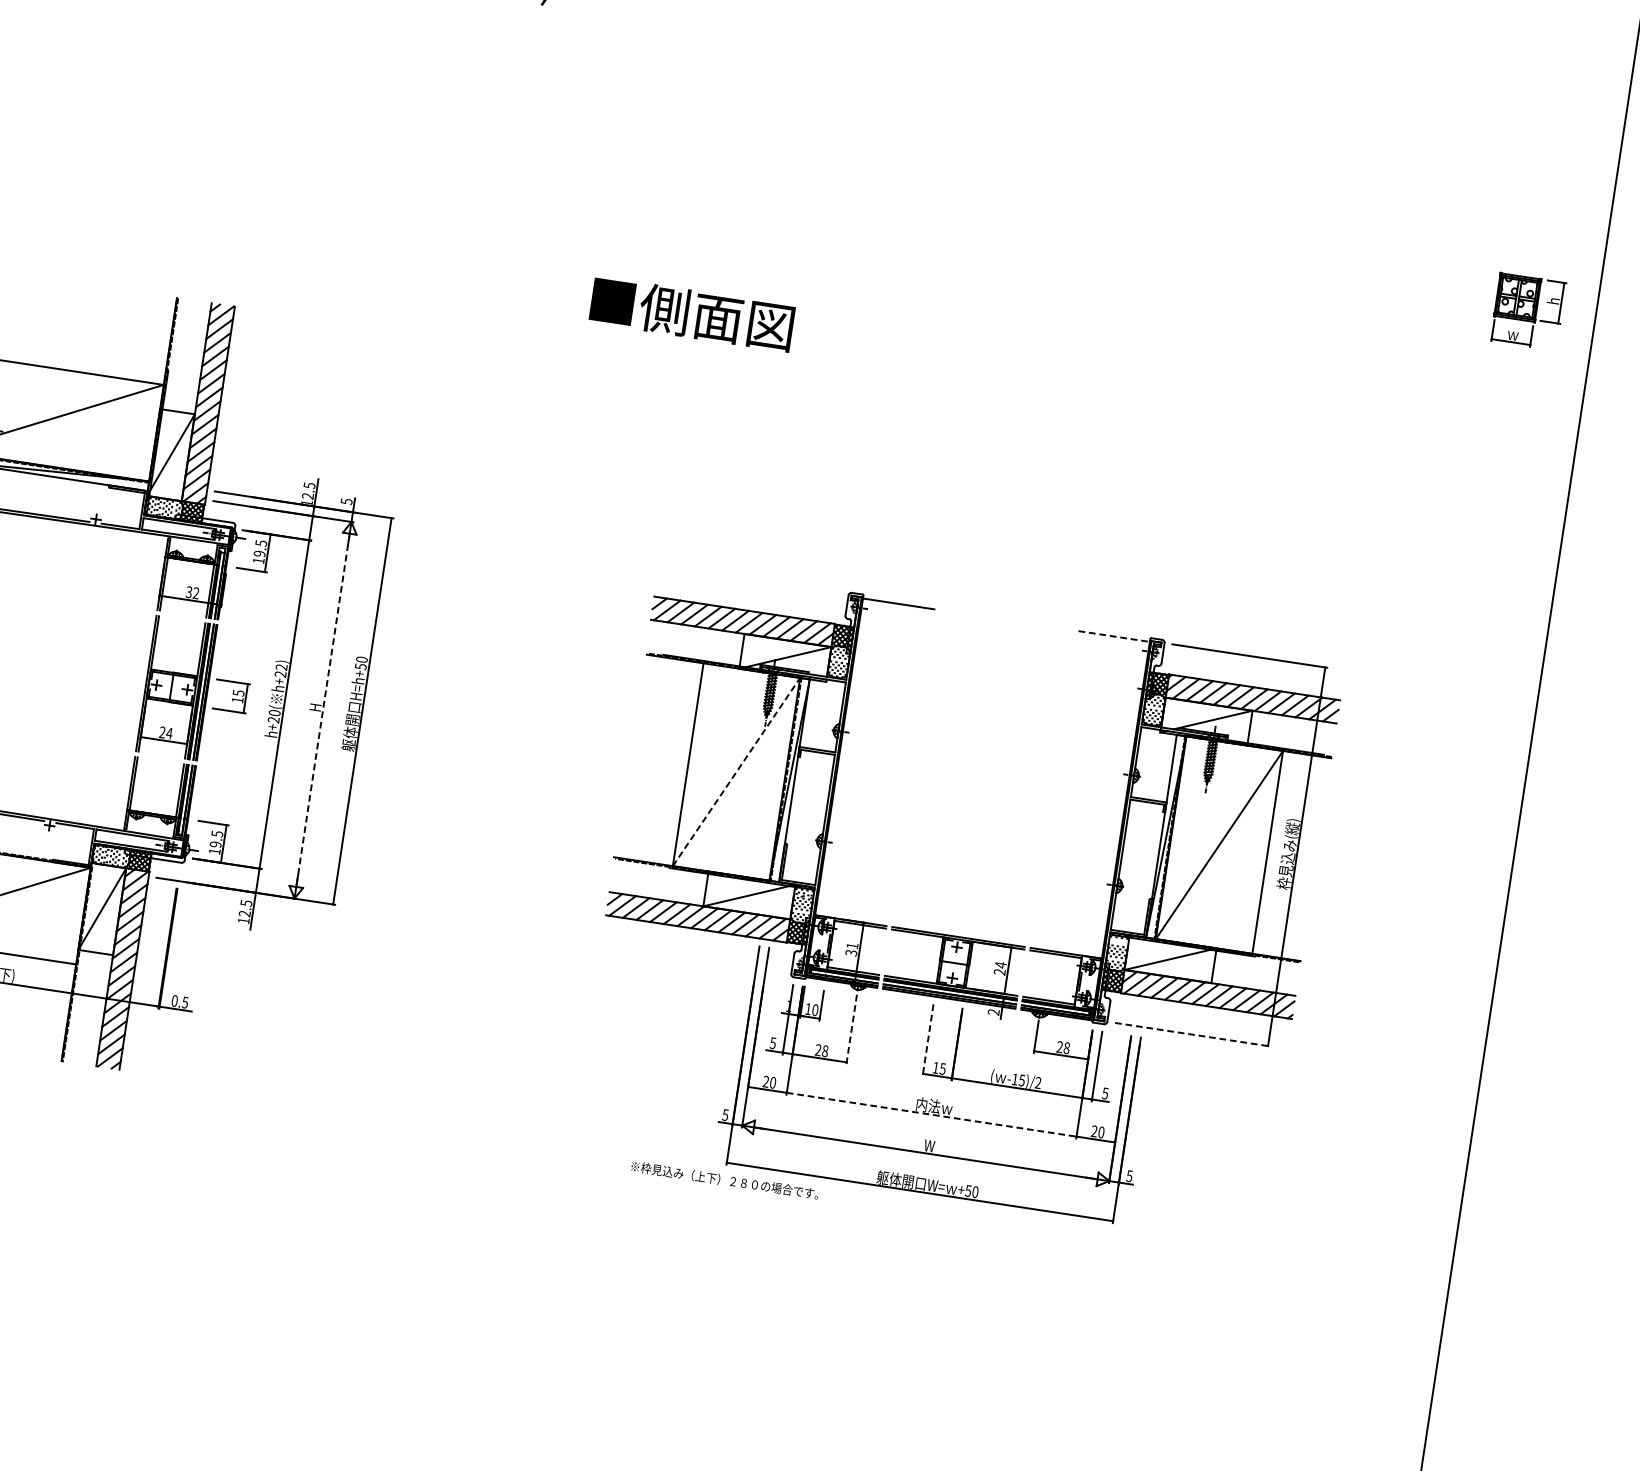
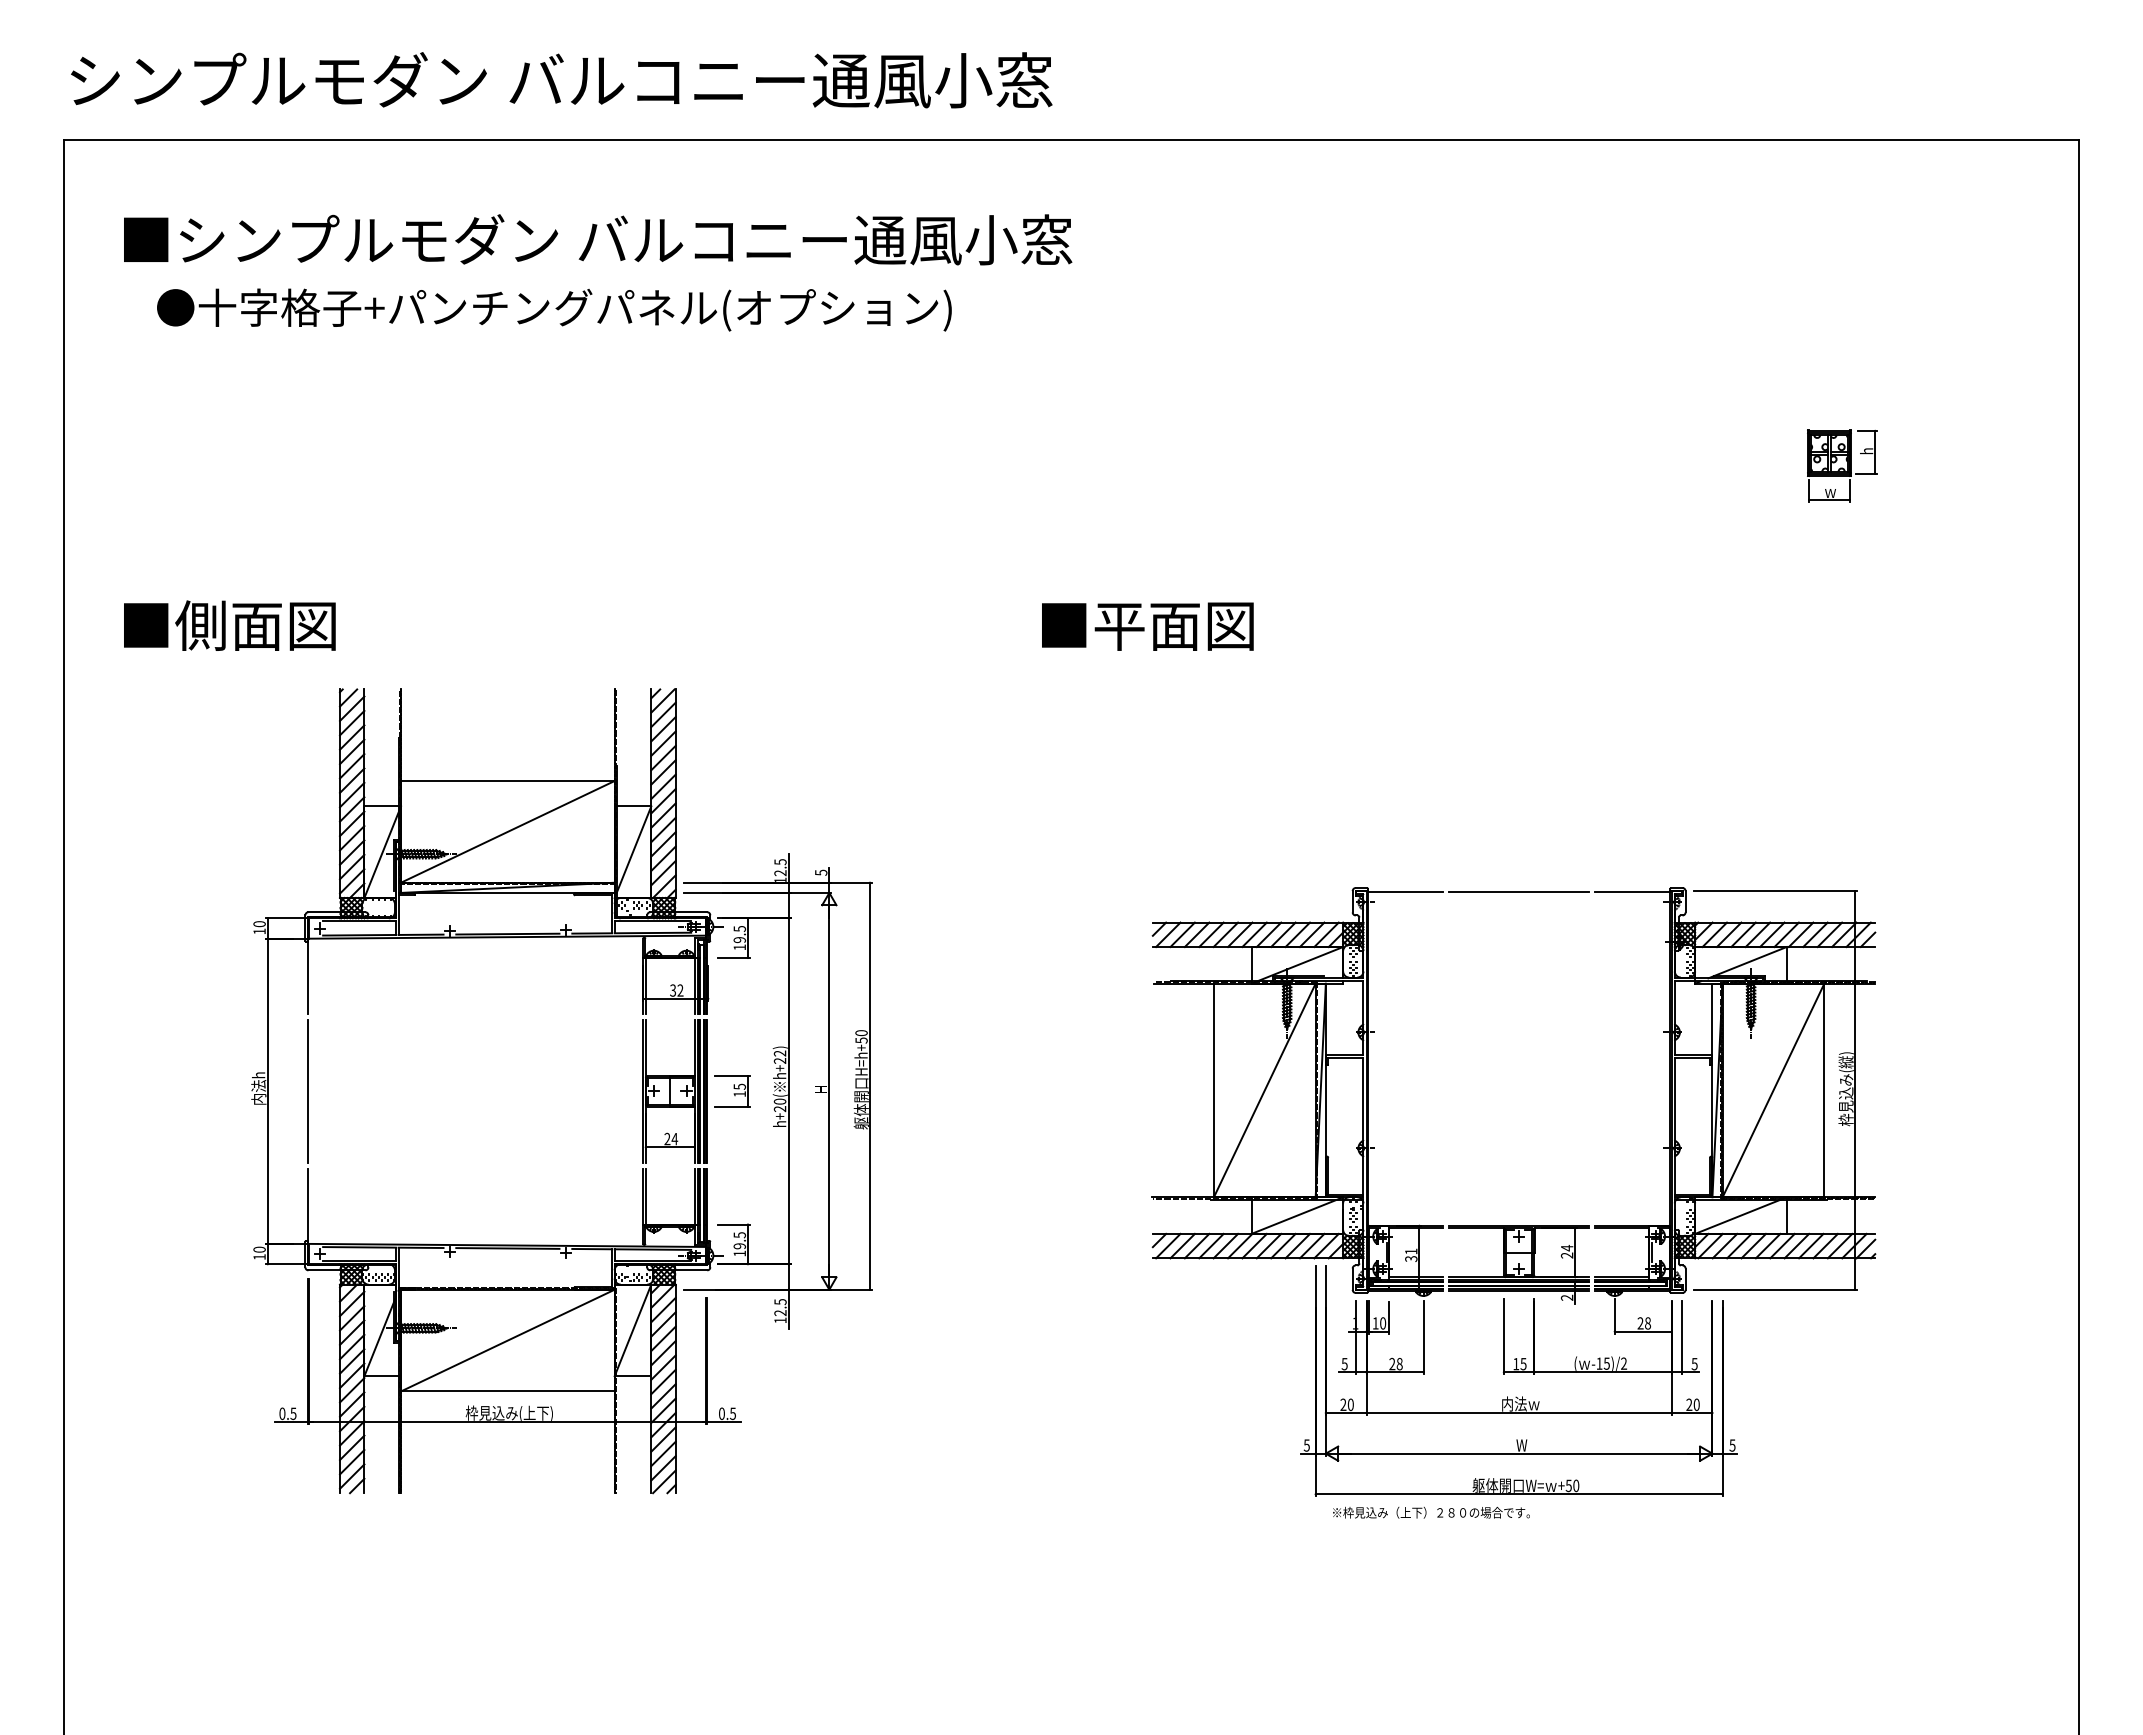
text: (664, 309) -> (1118, 625), ■側面図 -> ■平面図
part: (1528, 311) -> (1842, 465), moved
line: (1005, 620) -> (1518, 892), added
line: (1114, 636) -> (1632, 892), dashed -> solid
line: (323, 709) -> (829, 1090), dashed -> solid
line: (737, 772) -> (1265, 1090), dashed -> solid
line: (851, 1029) -> (1423, 1337), dashed -> solid
line: (1192, 1034) -> (1775, 1289), dashed -> solid
line: (927, 1039) -> (1503, 1336), dashed -> solid
line: (932, 1114) -> (1519, 1412), dashed -> solid
text: (725, 1180) -> (1431, 1512), moved

